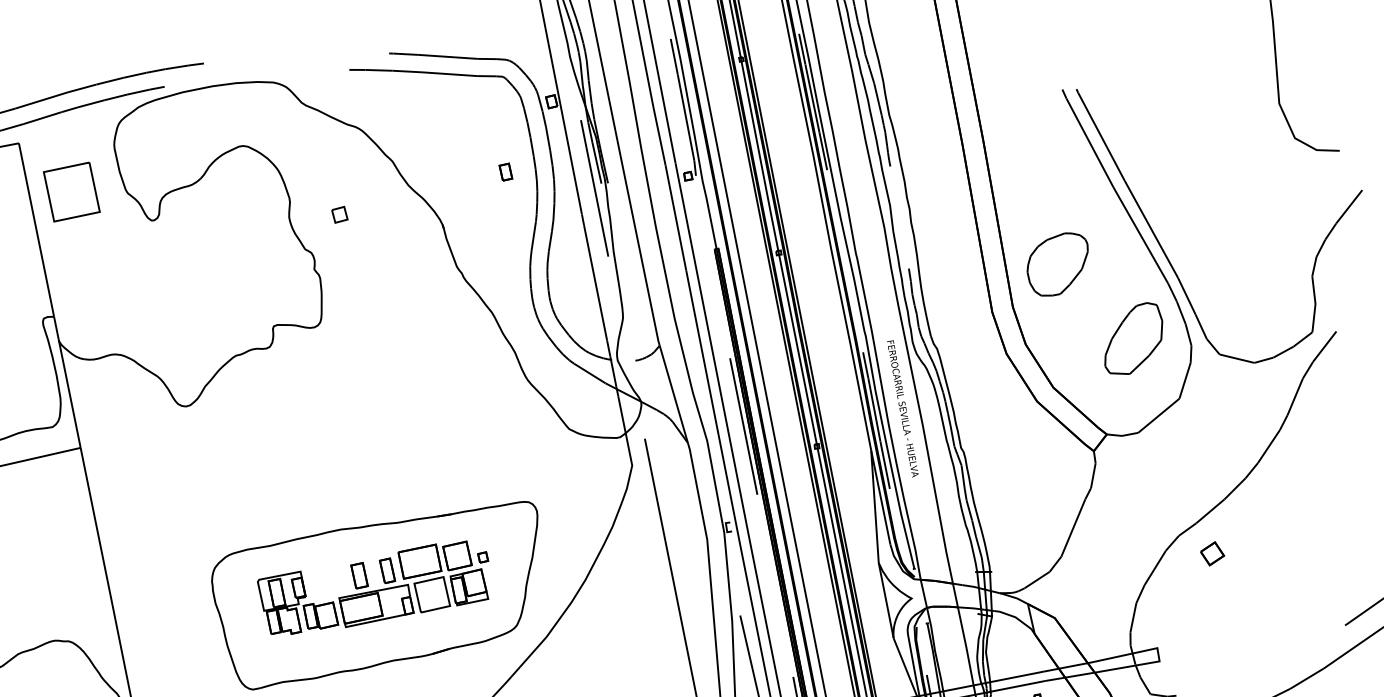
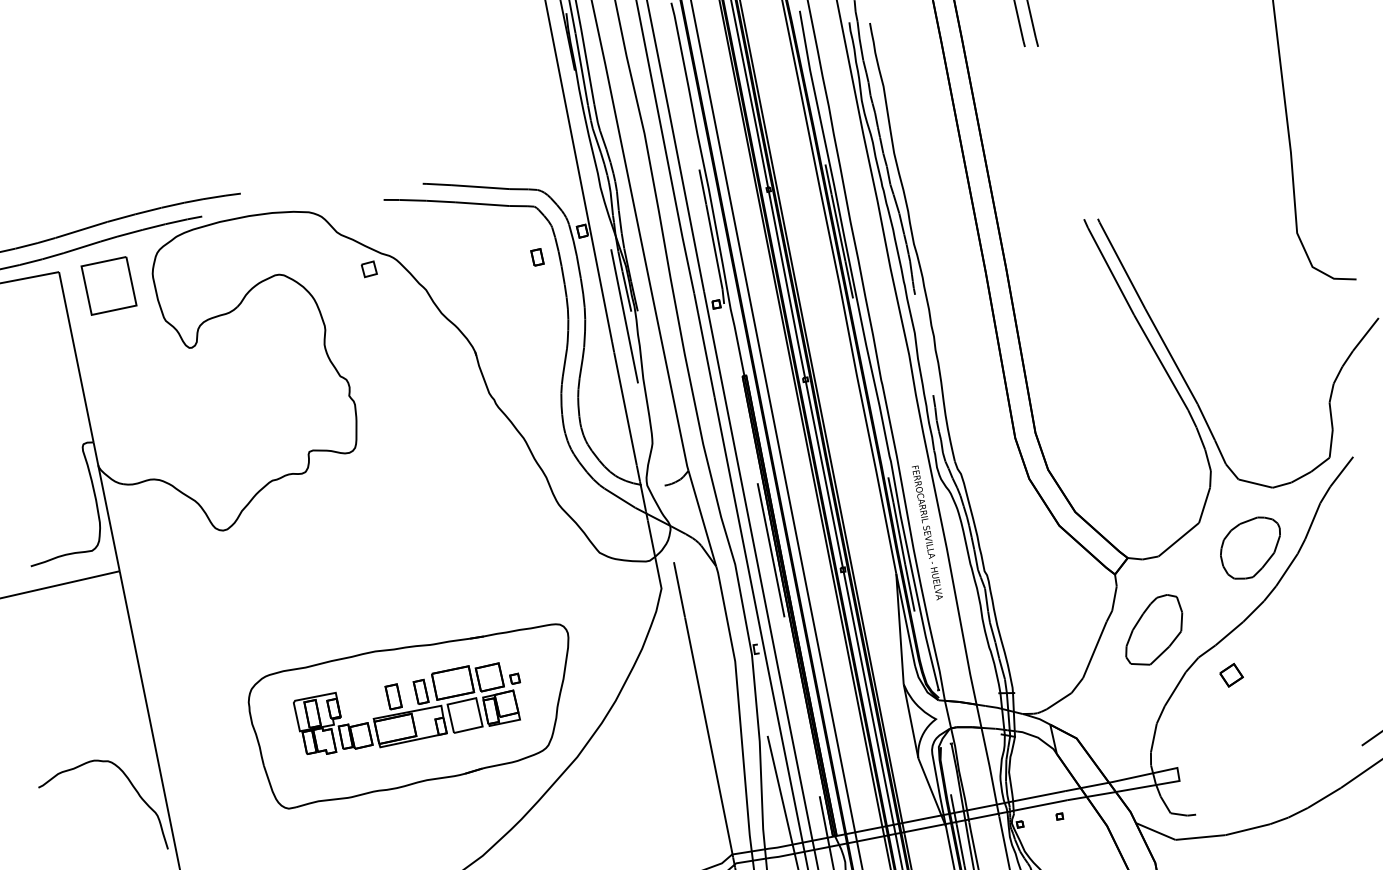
part: (505, 172) -> (537, 257), moved
part: (71, 191) -> (108, 285), moved
part: (339, 215) -> (368, 269), moved
part: (1057, 263) -> (1250, 547), moved
part: (1134, 338) -> (1154, 629), moved

